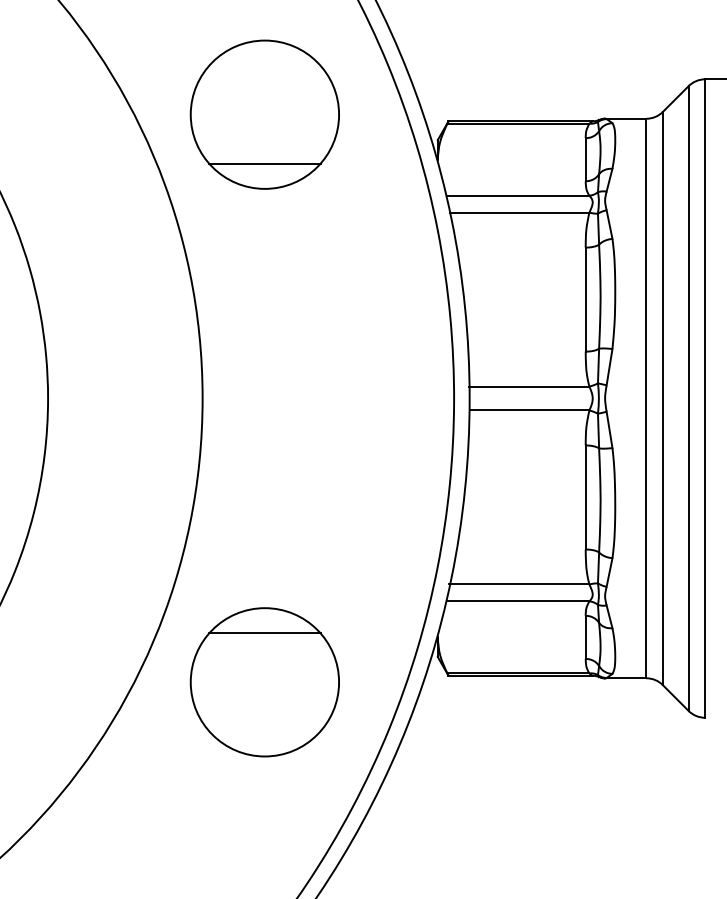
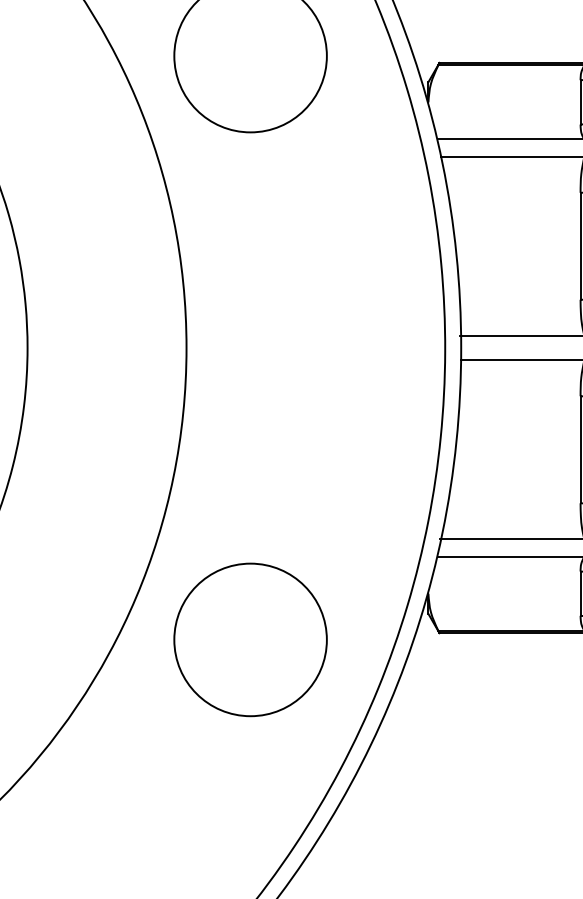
line: (264, 163) -> (250, 106), removed
line: (264, 633) -> (250, 589), removed

